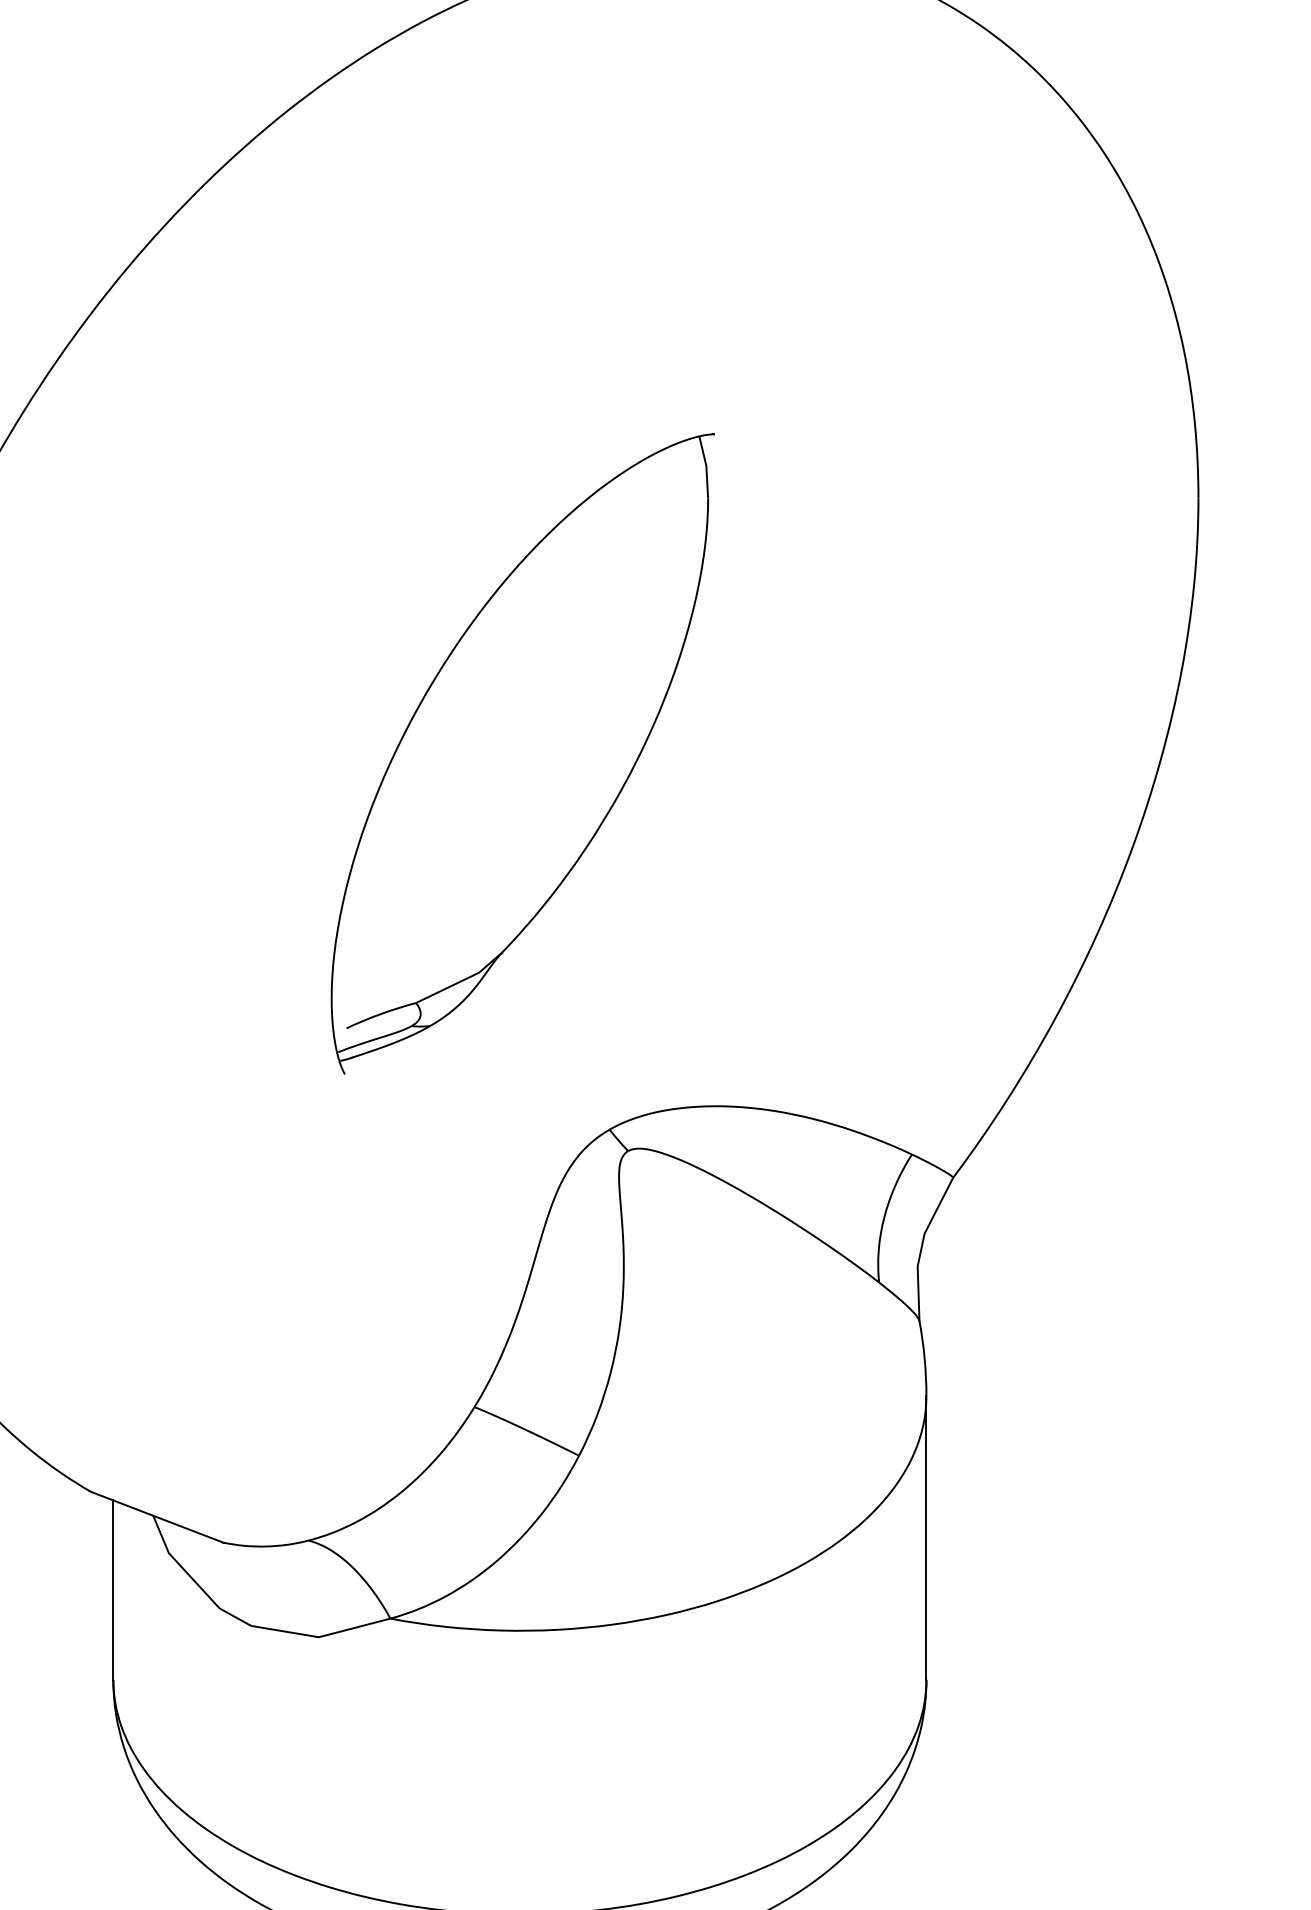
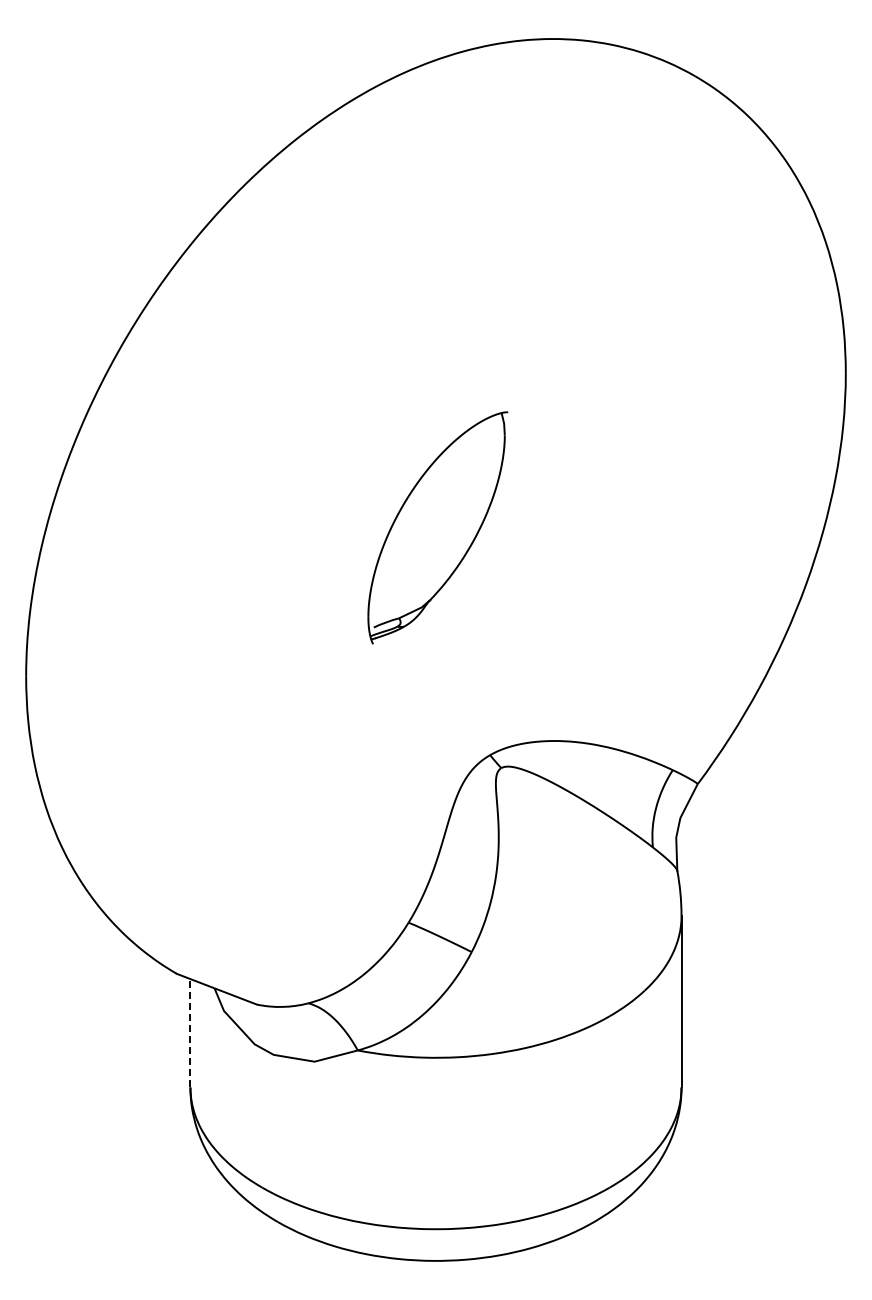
part: (522, 752) -> (437, 527), size x0.6
line: (113, 1588) -> (190, 1032), solid -> dashed

